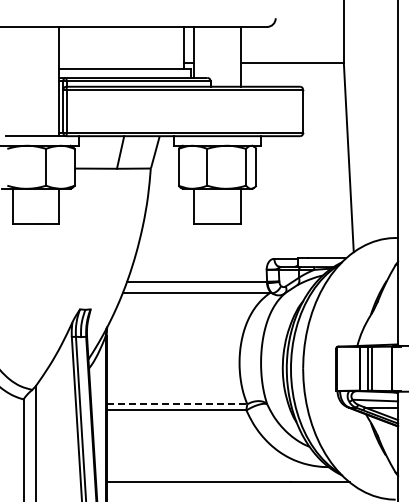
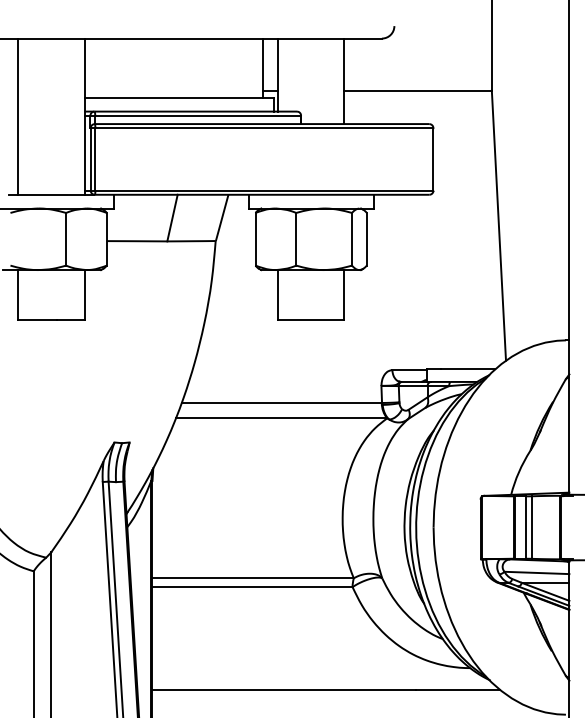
line: (12, 81) -> (17, 116), added
line: (177, 404) -> (253, 578), dashed -> solid

